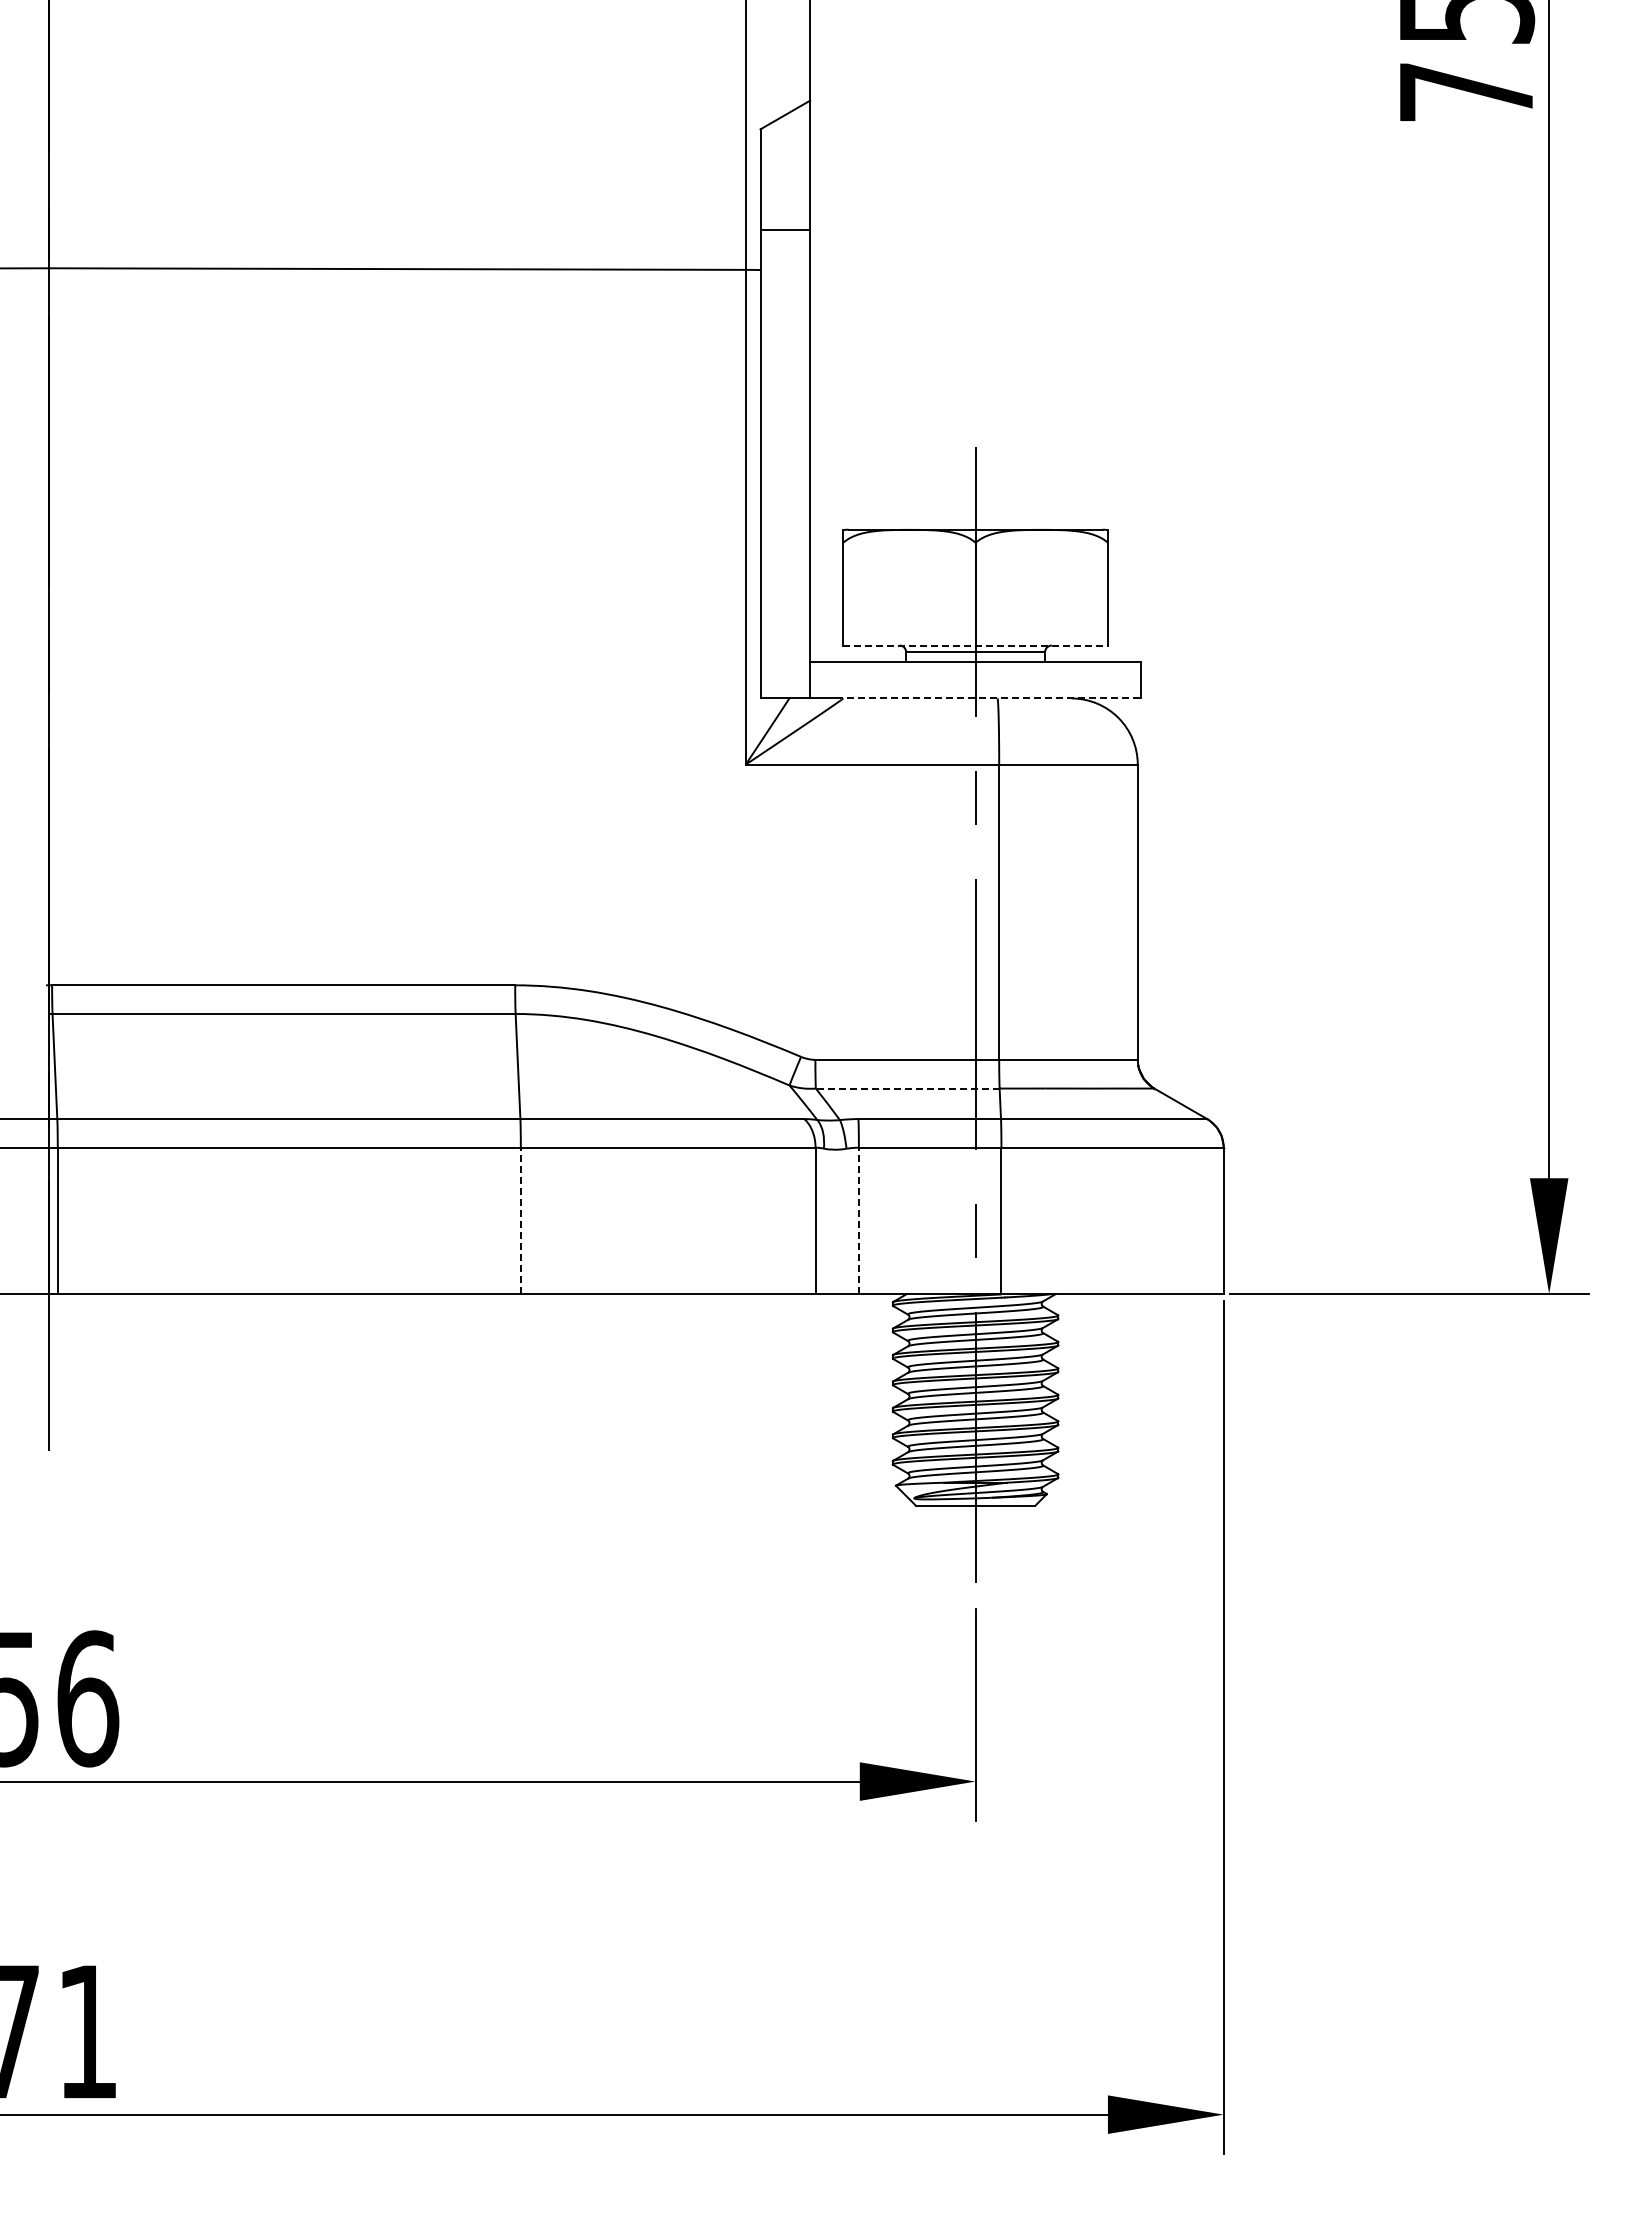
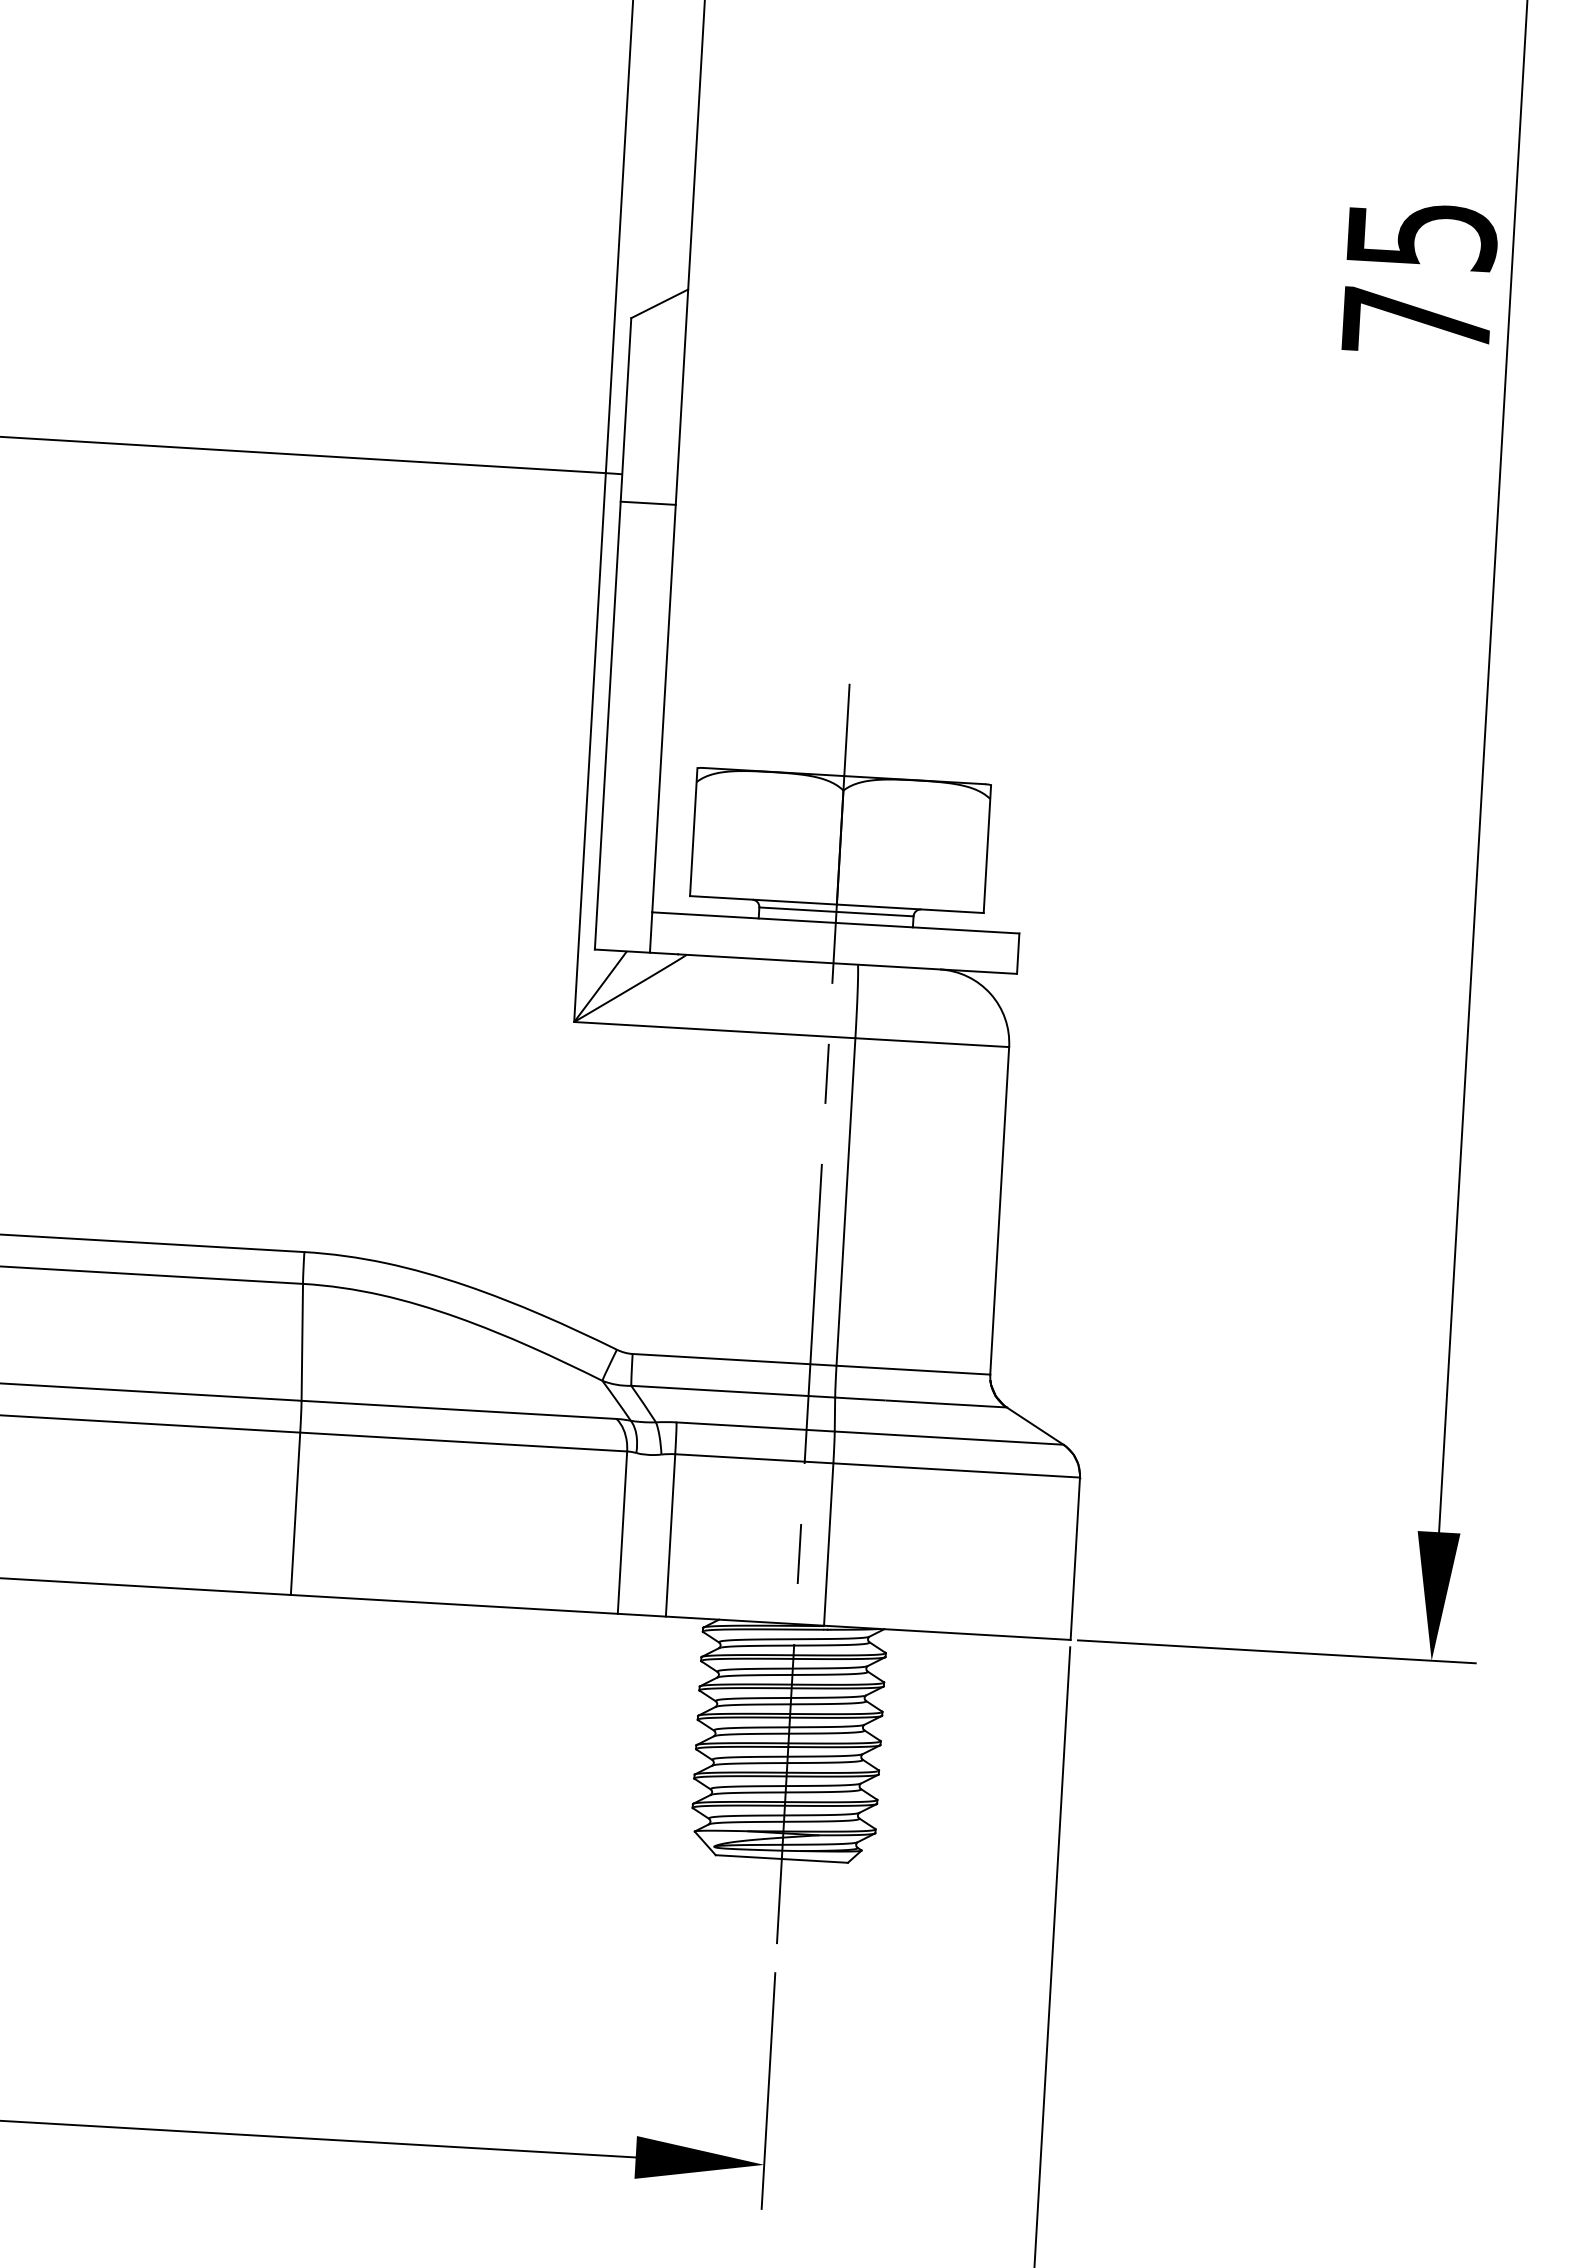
line: (785, 229) -> (648, 502), moved
line: (976, 645) -> (837, 904), dashed -> solid
line: (988, 698) -> (847, 964), dashed -> solid
line: (907, 1088) -> (732, 1391), dashed -> solid
line: (520, 1220) -> (295, 1513), dashed -> solid
line: (858, 1220) -> (670, 1534), dashed -> solid

